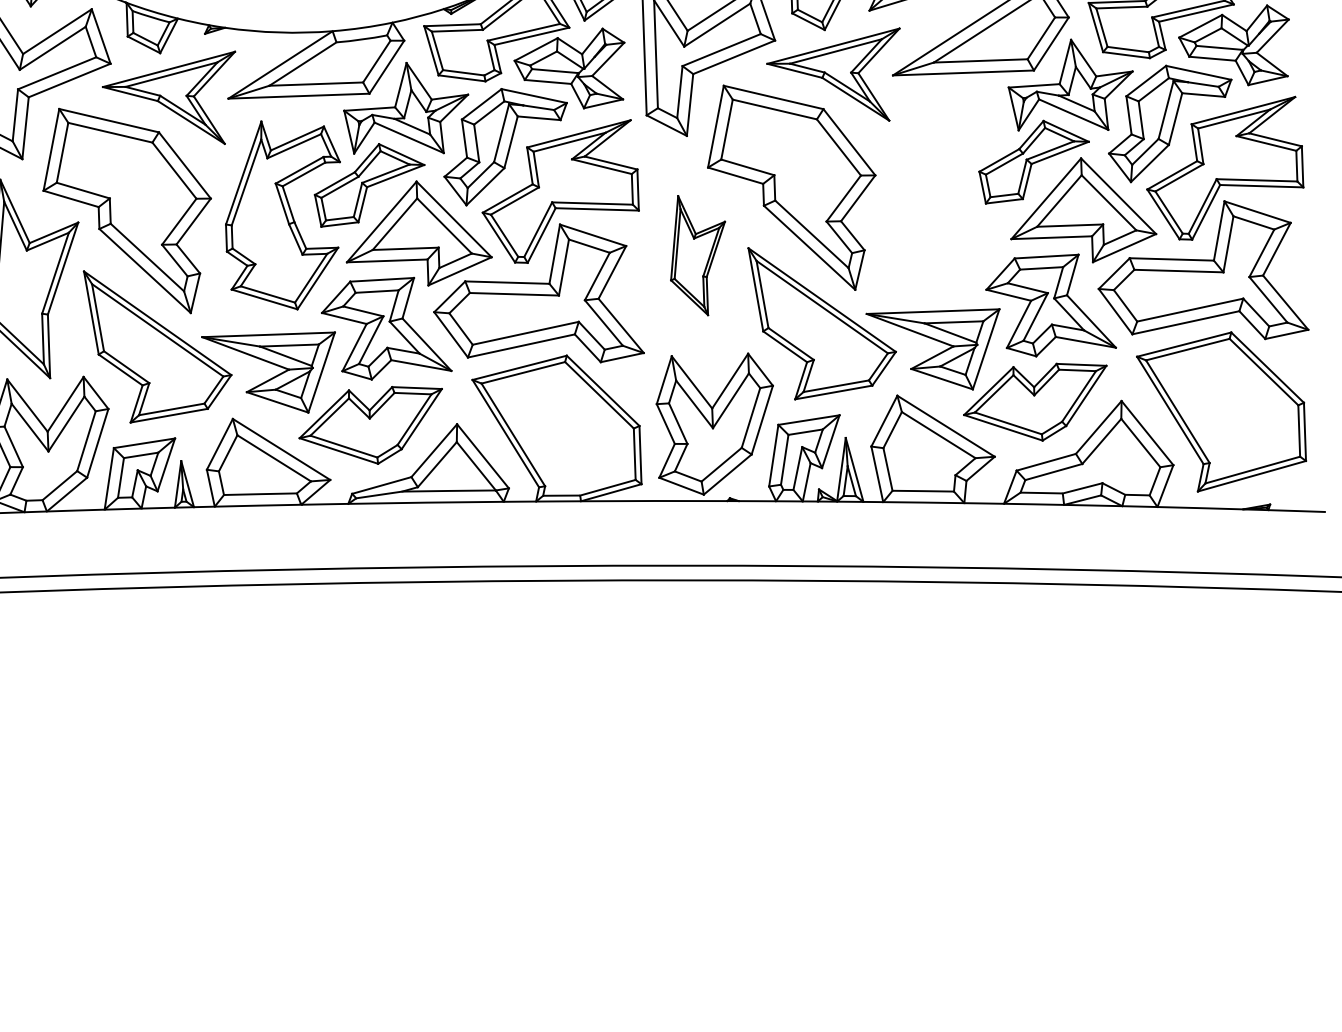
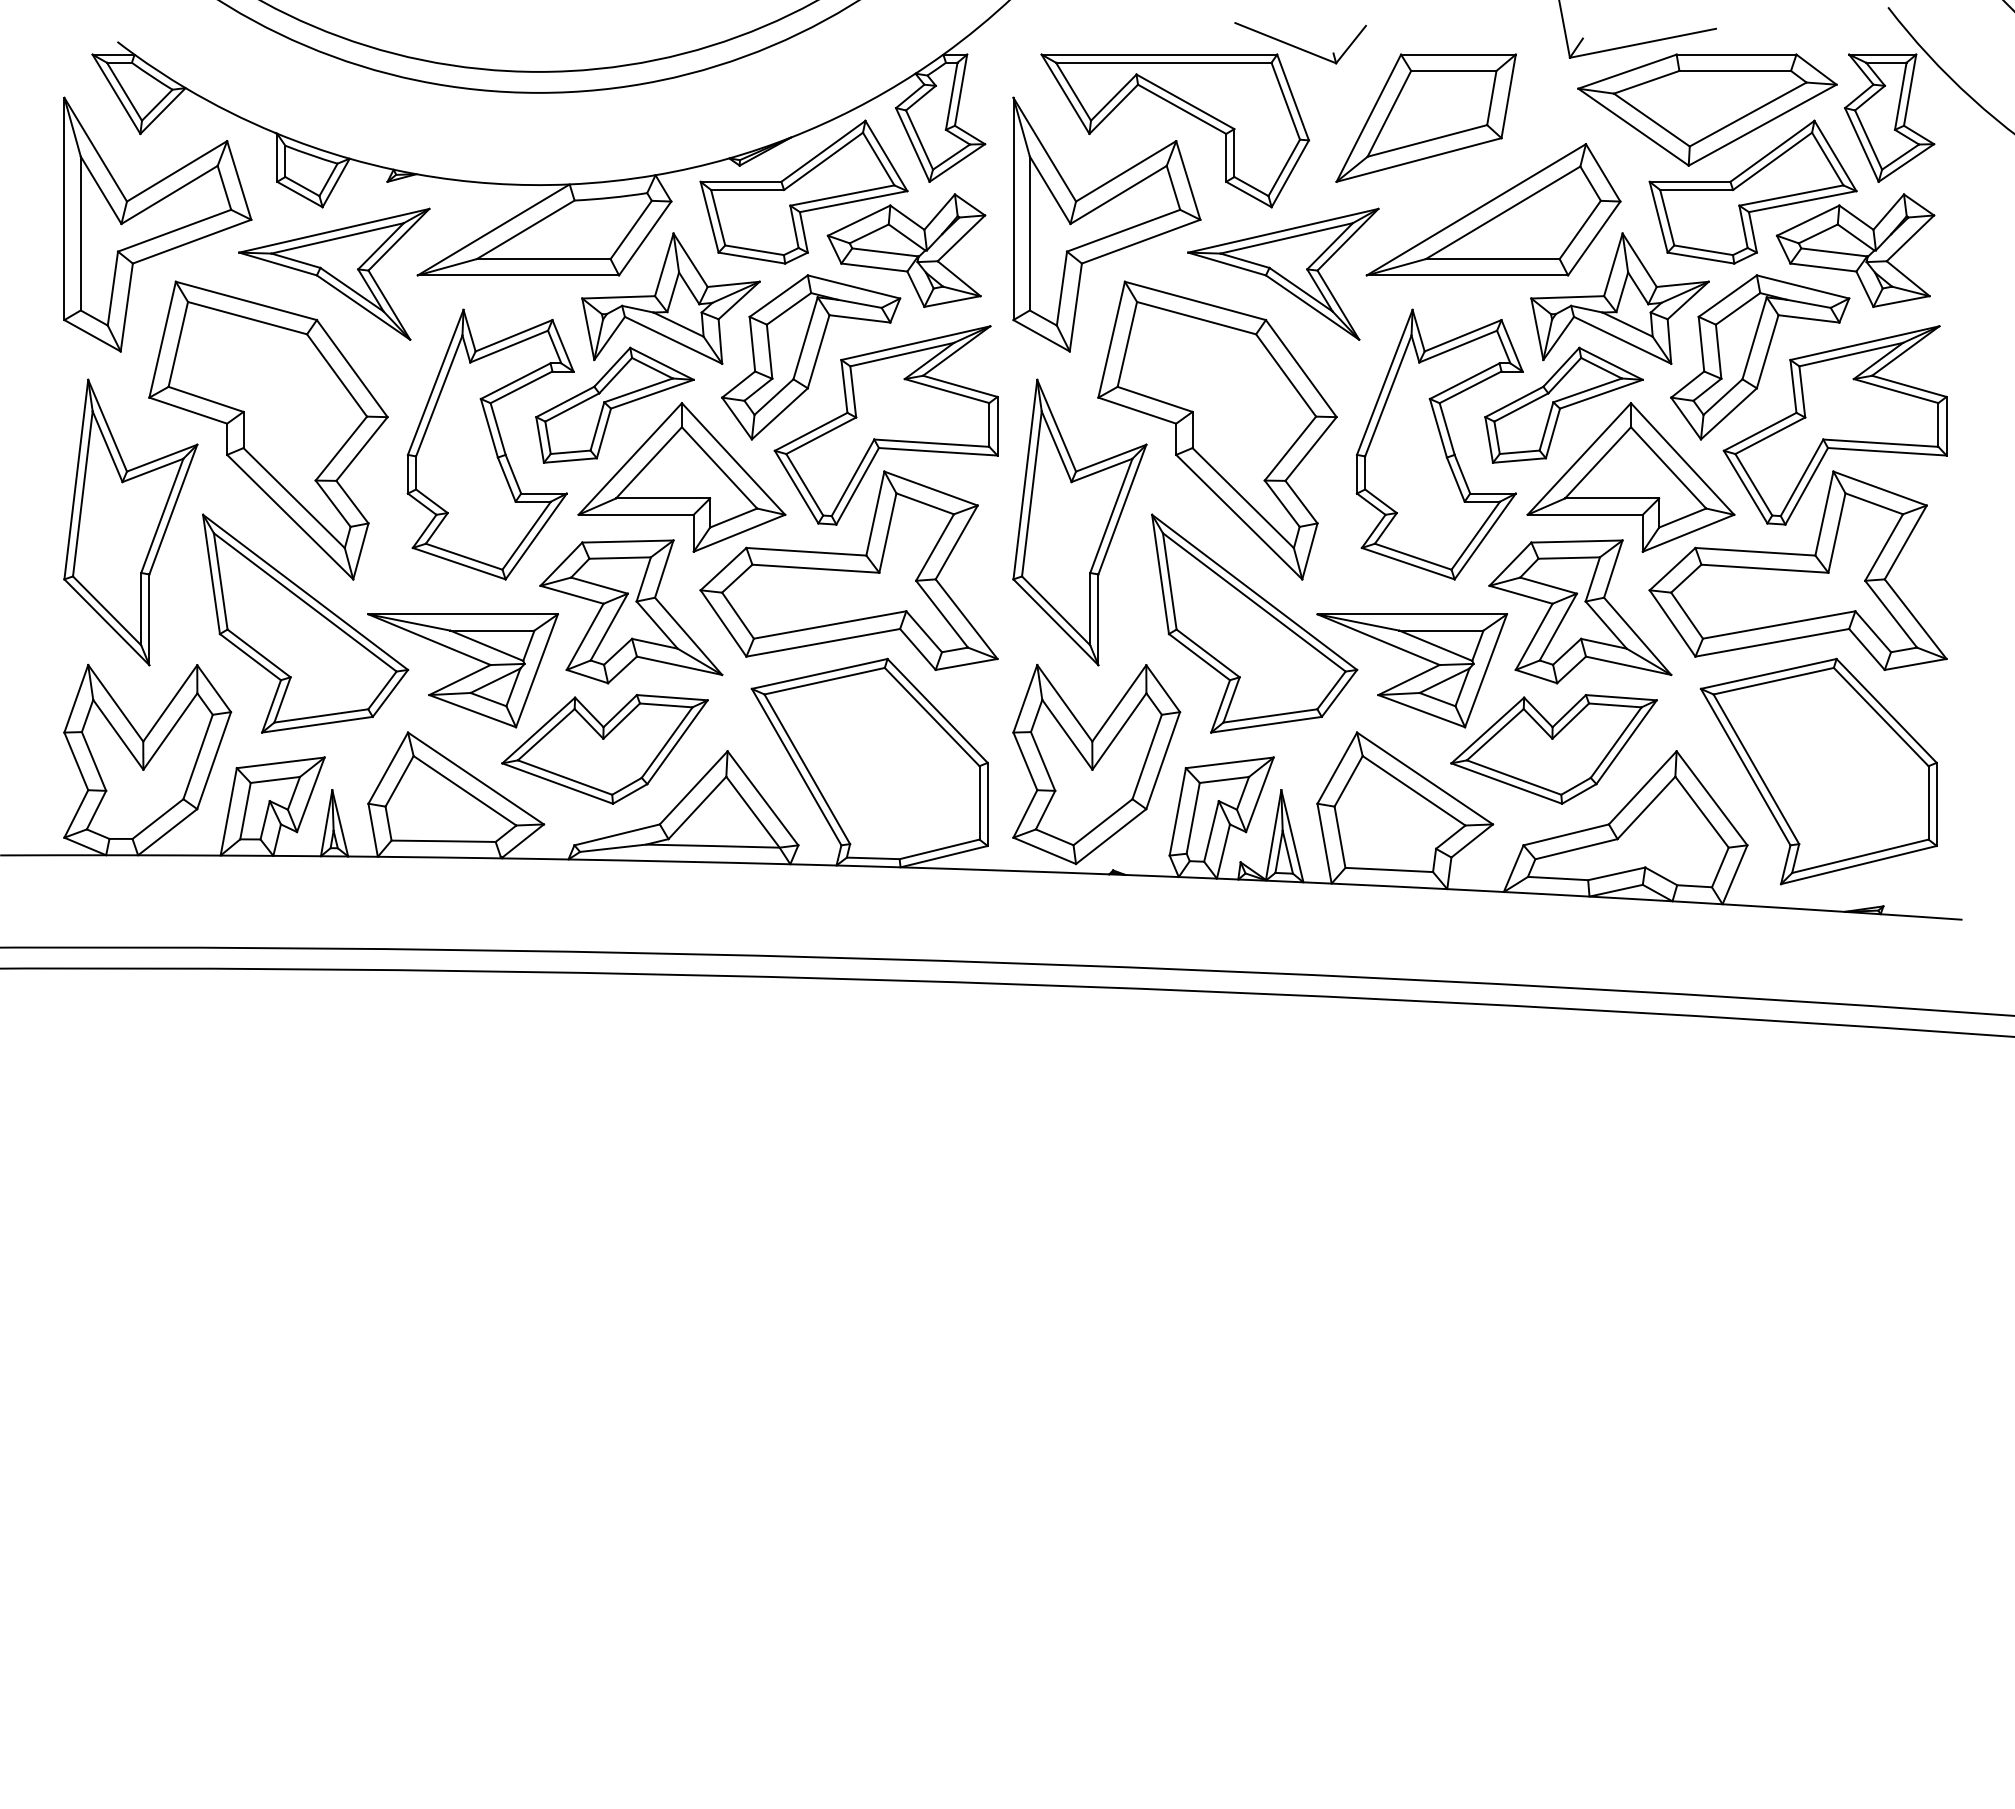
part: (948, 192) -> (1439, 444), added
part: (697, 255) -> (1079, 522), size x1.67

